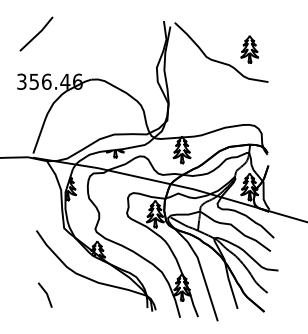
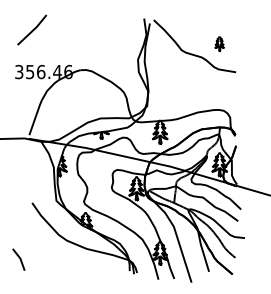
part: (249, 49) -> (219, 43), size x0.6
line: (45, 294) -> (19, 259), moved

